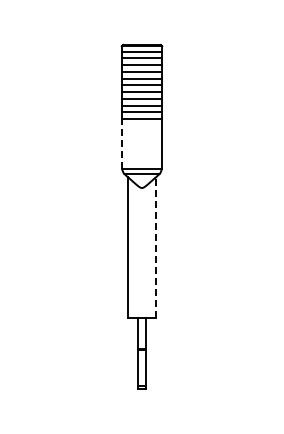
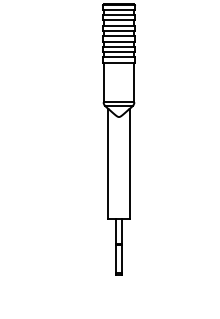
line: (122, 143) -> (103, 81), dashed -> solid
line: (155, 246) -> (129, 163), dashed -> solid

